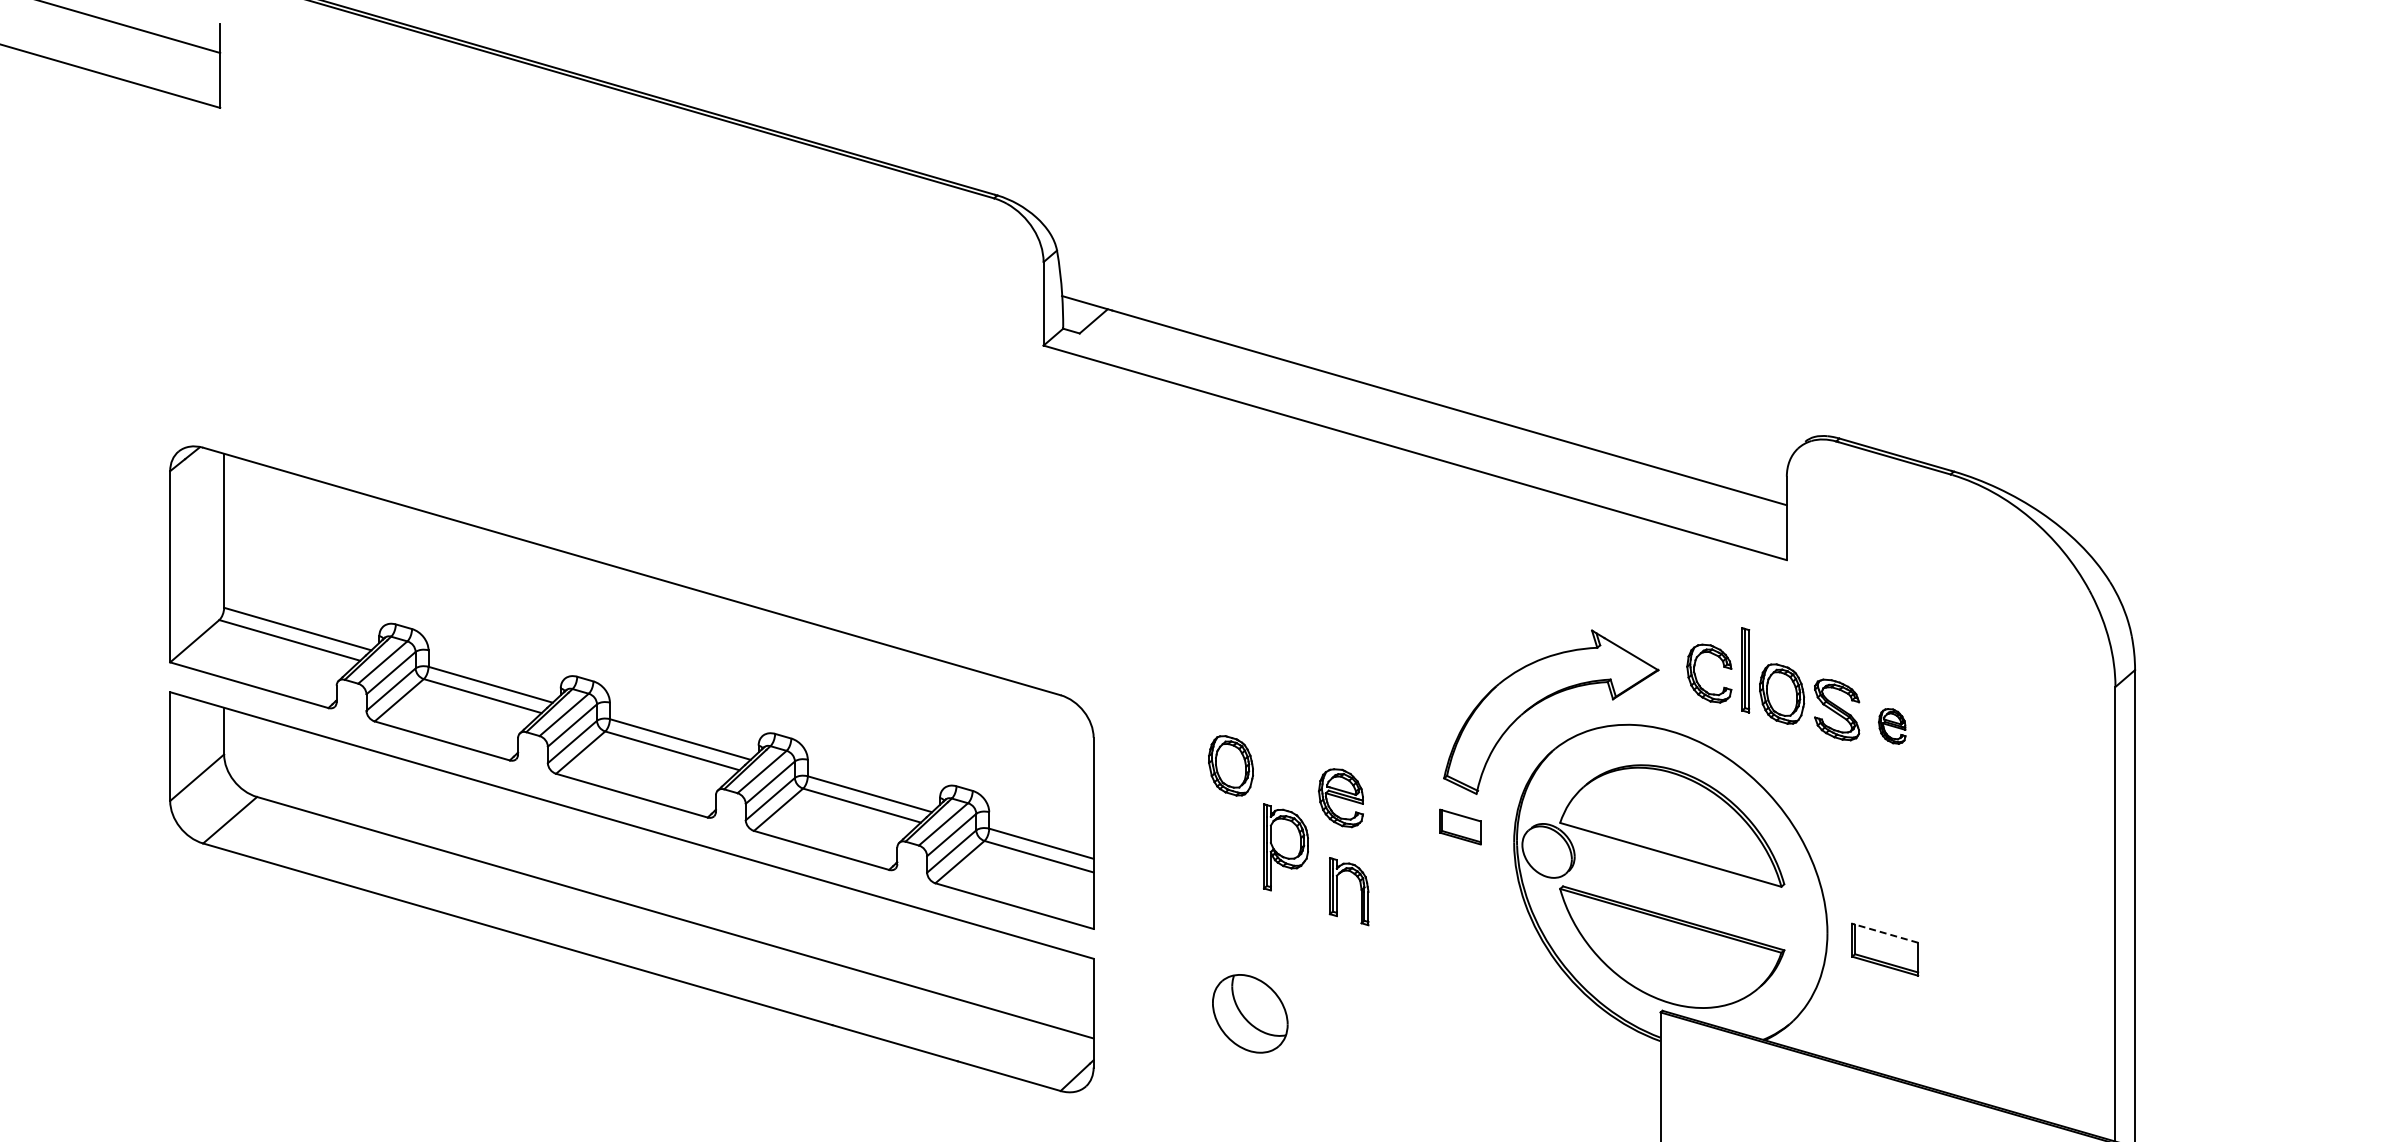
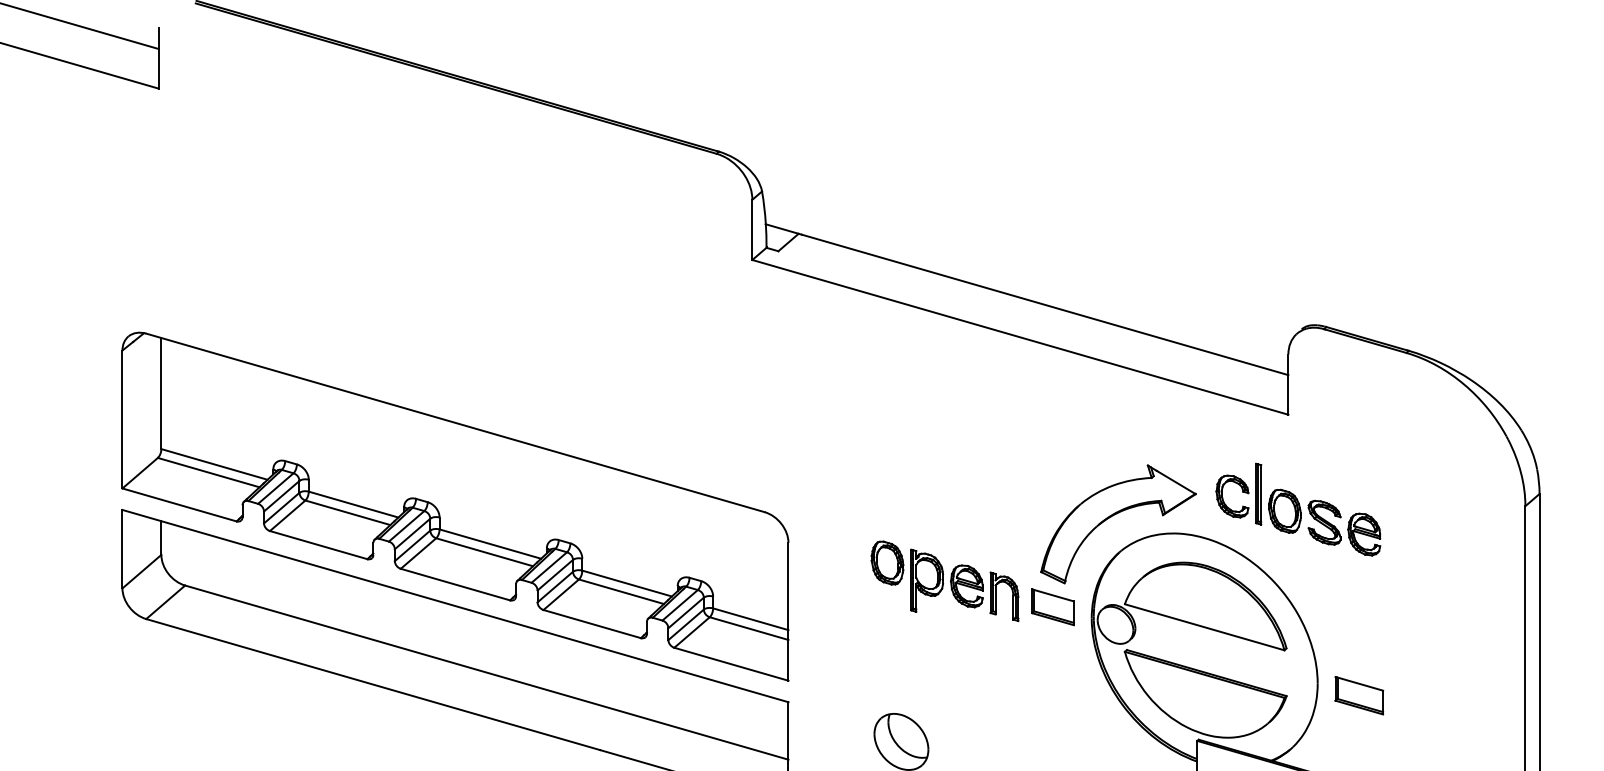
part: (1892, 726) -> (1364, 534), size x1.67
part: (1460, 826) -> (1053, 606), size x1.43
part: (1285, 847) -> (926, 580), moved
part: (1337, 891) -> (996, 596), moved
line: (1885, 933) -> (1359, 683), dashed -> solid

